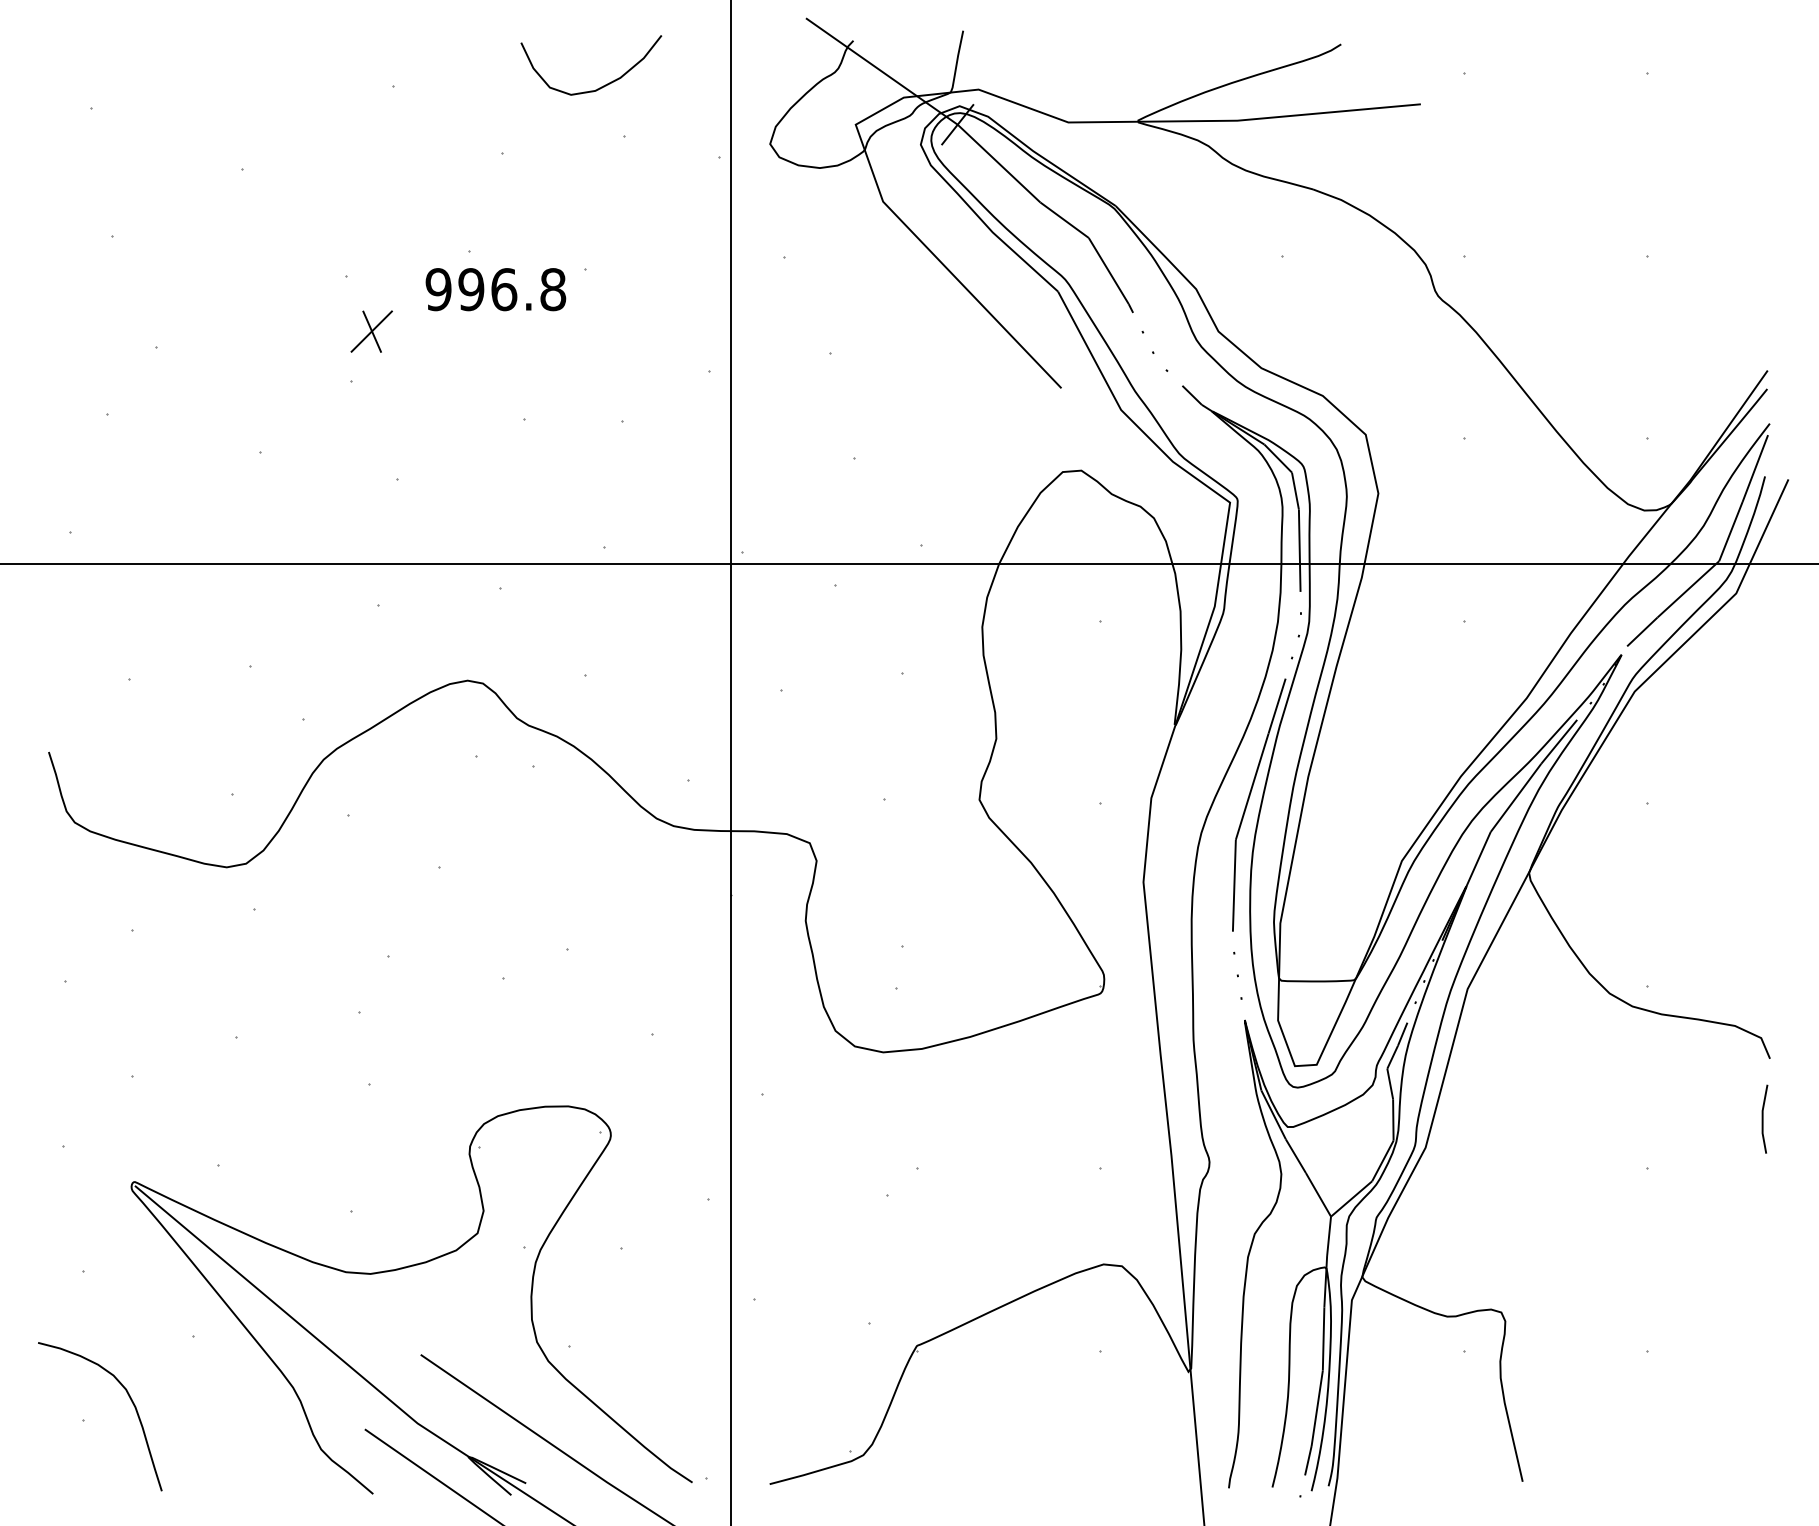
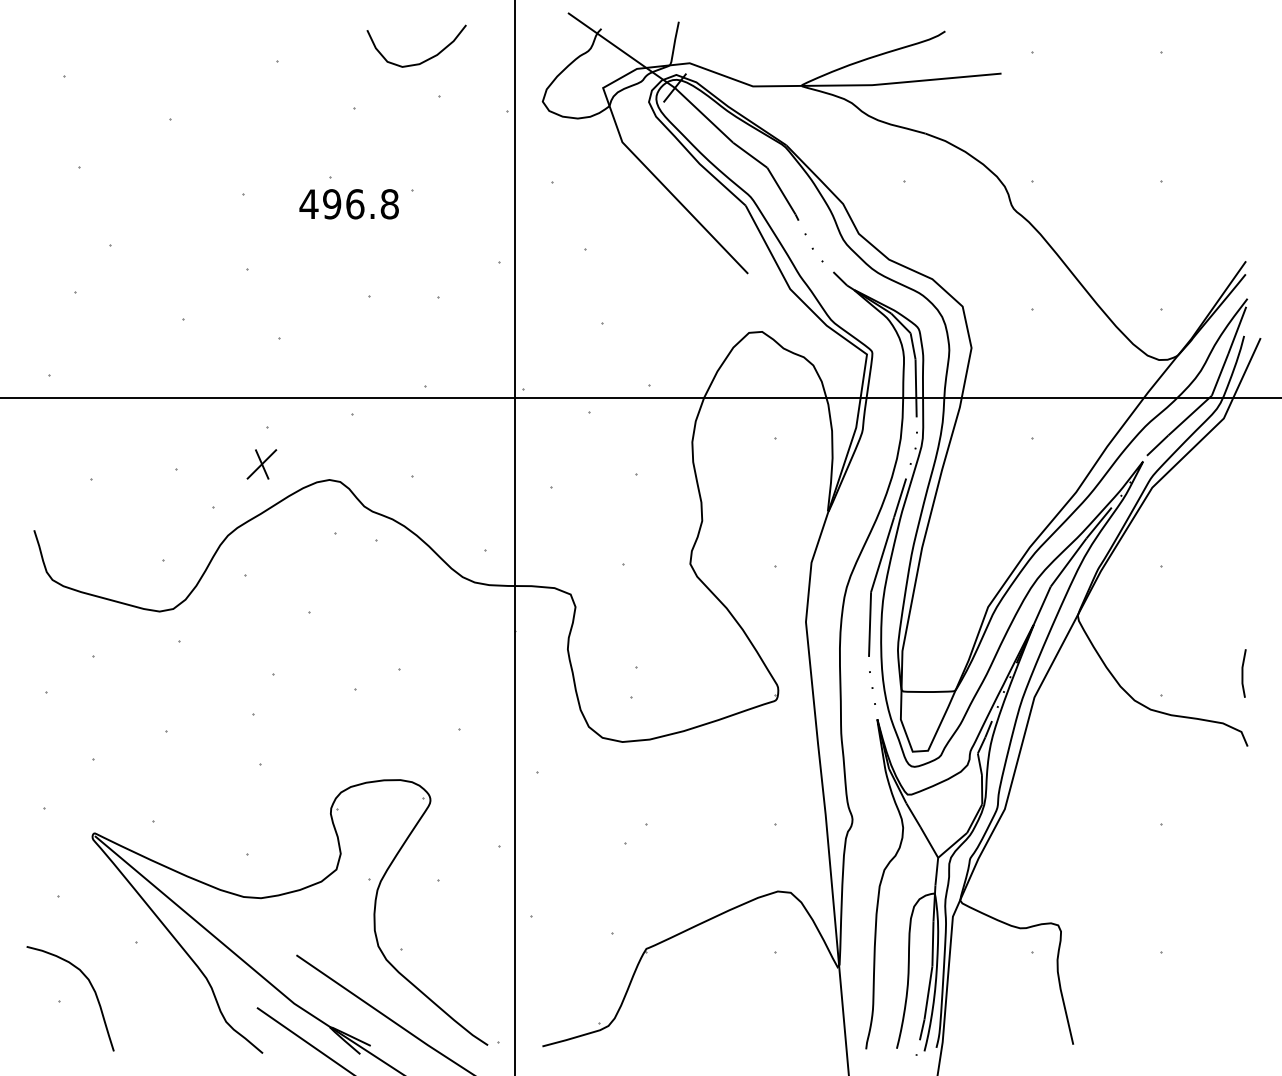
text: (438, 289) -> (308, 204), 996.8 -> 496.8
part: (371, 331) -> (261, 464), moved
line: (1763, 1118) -> (1243, 673), moved

